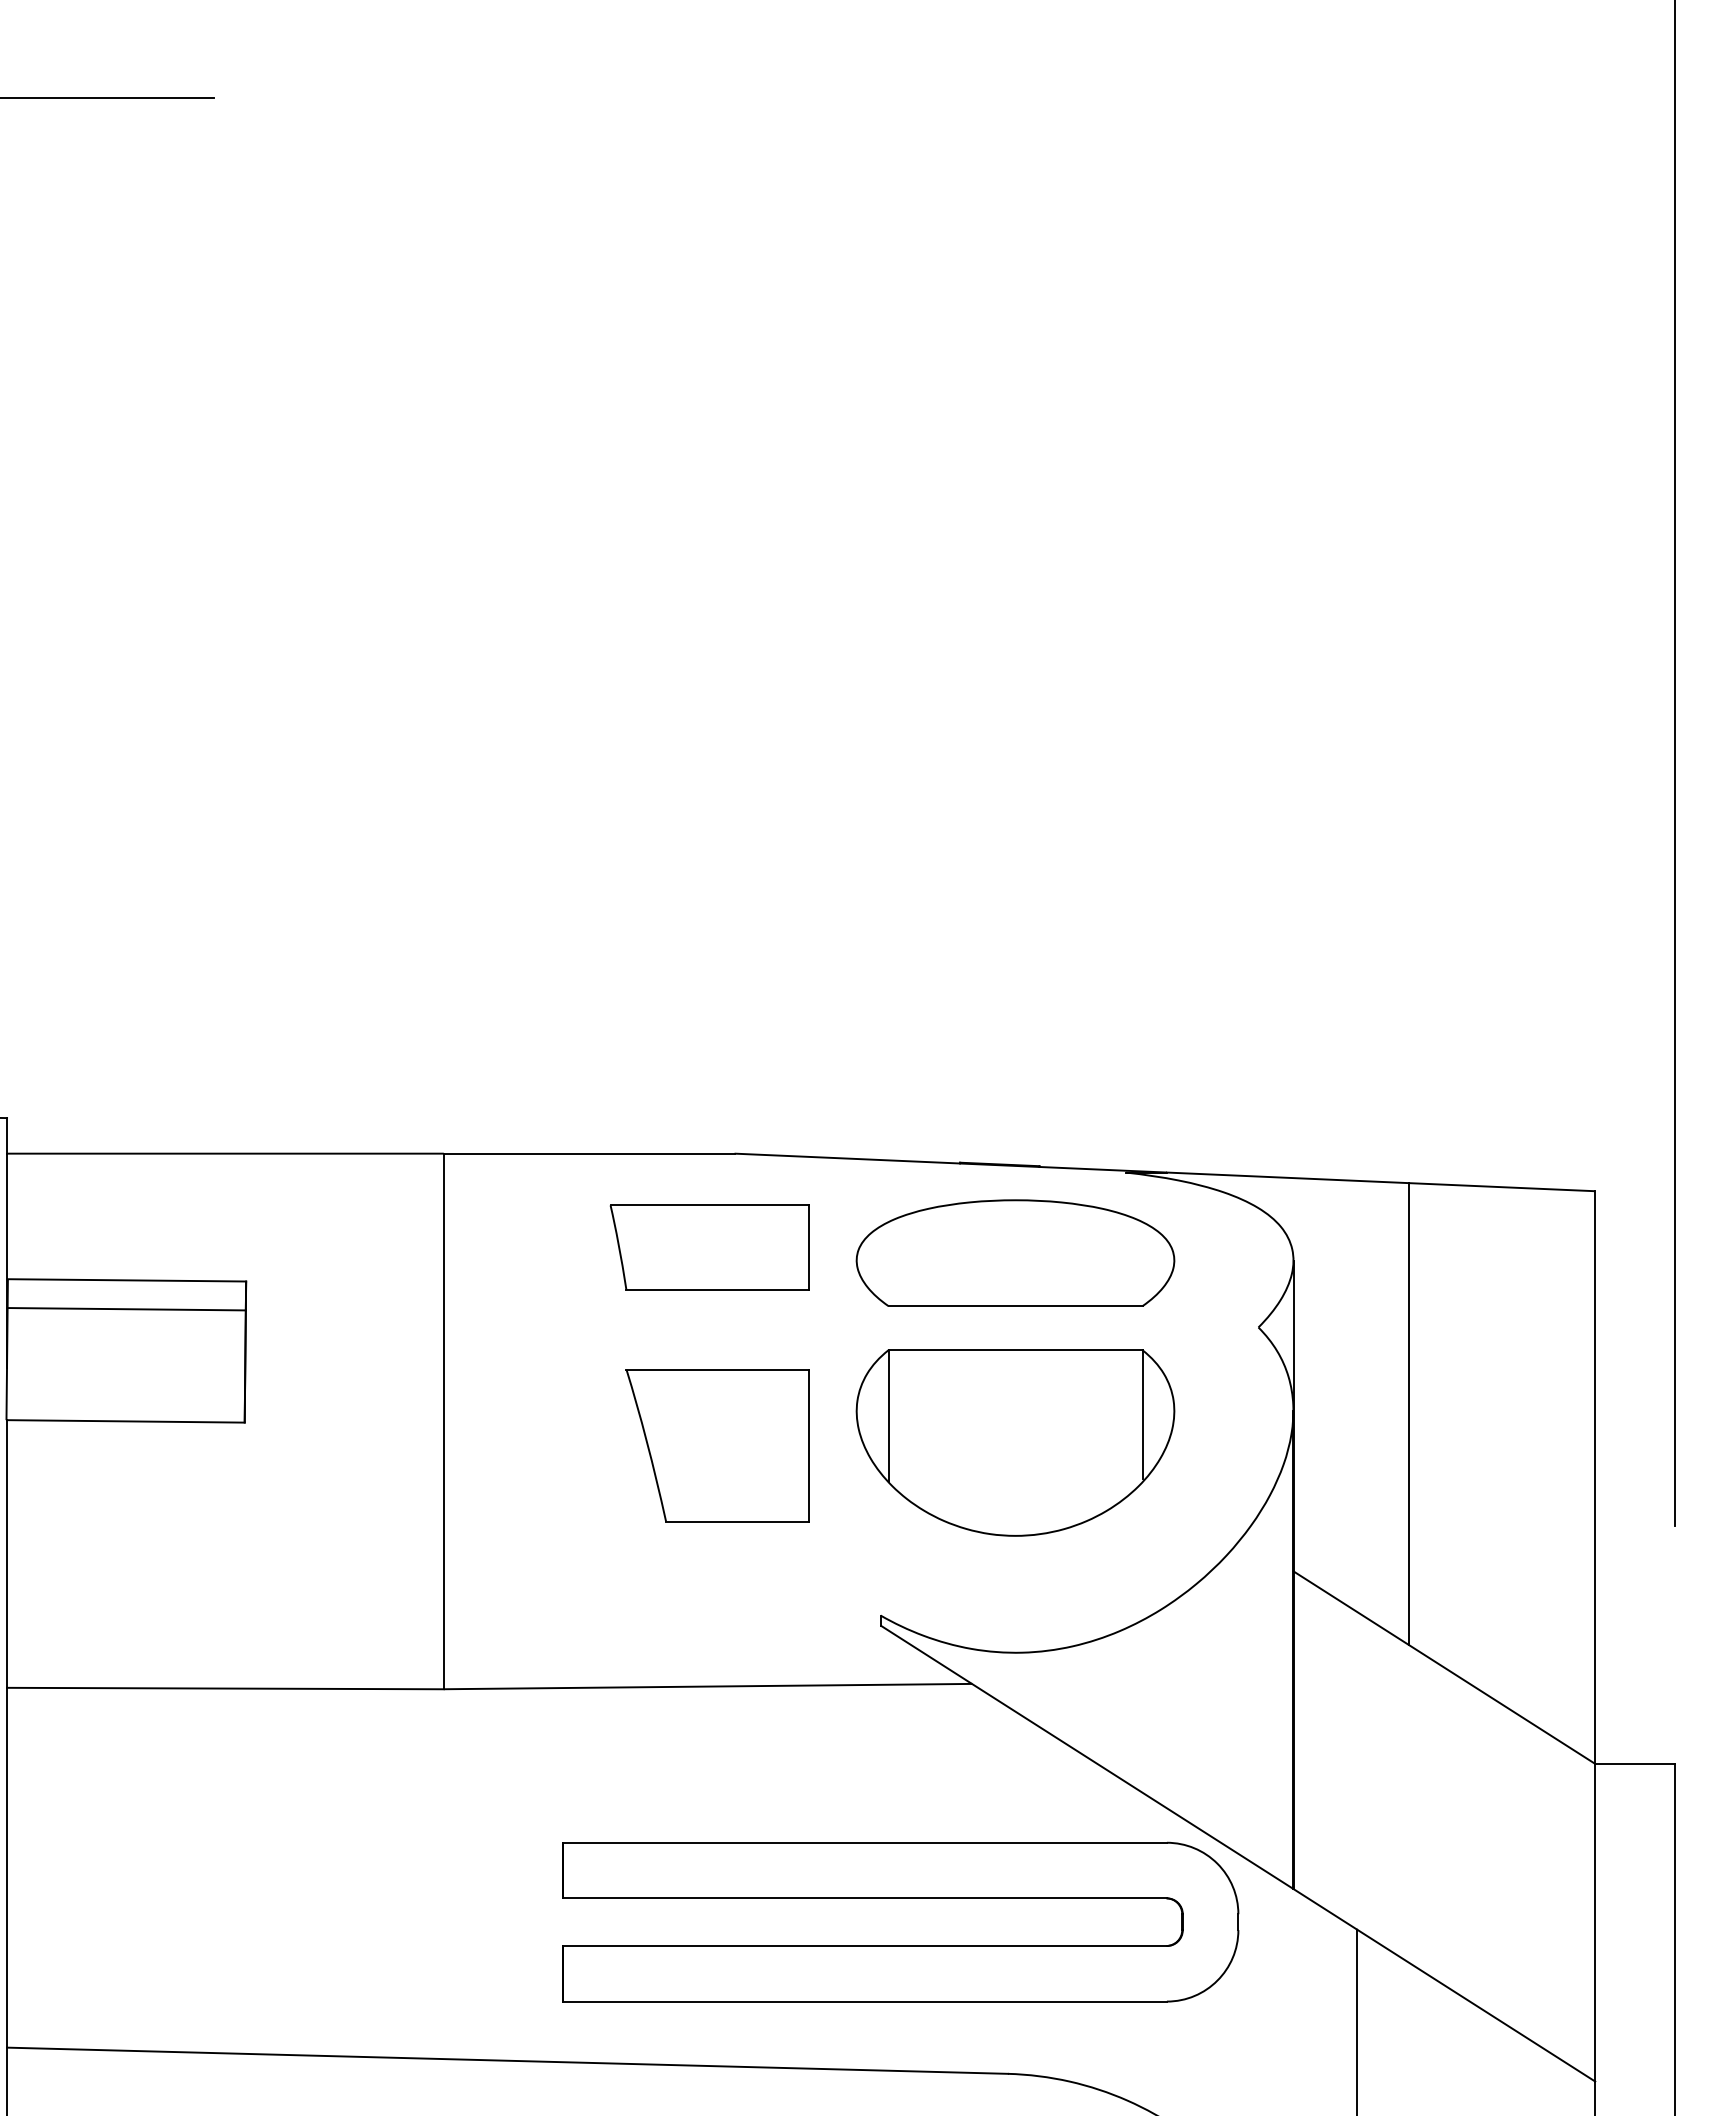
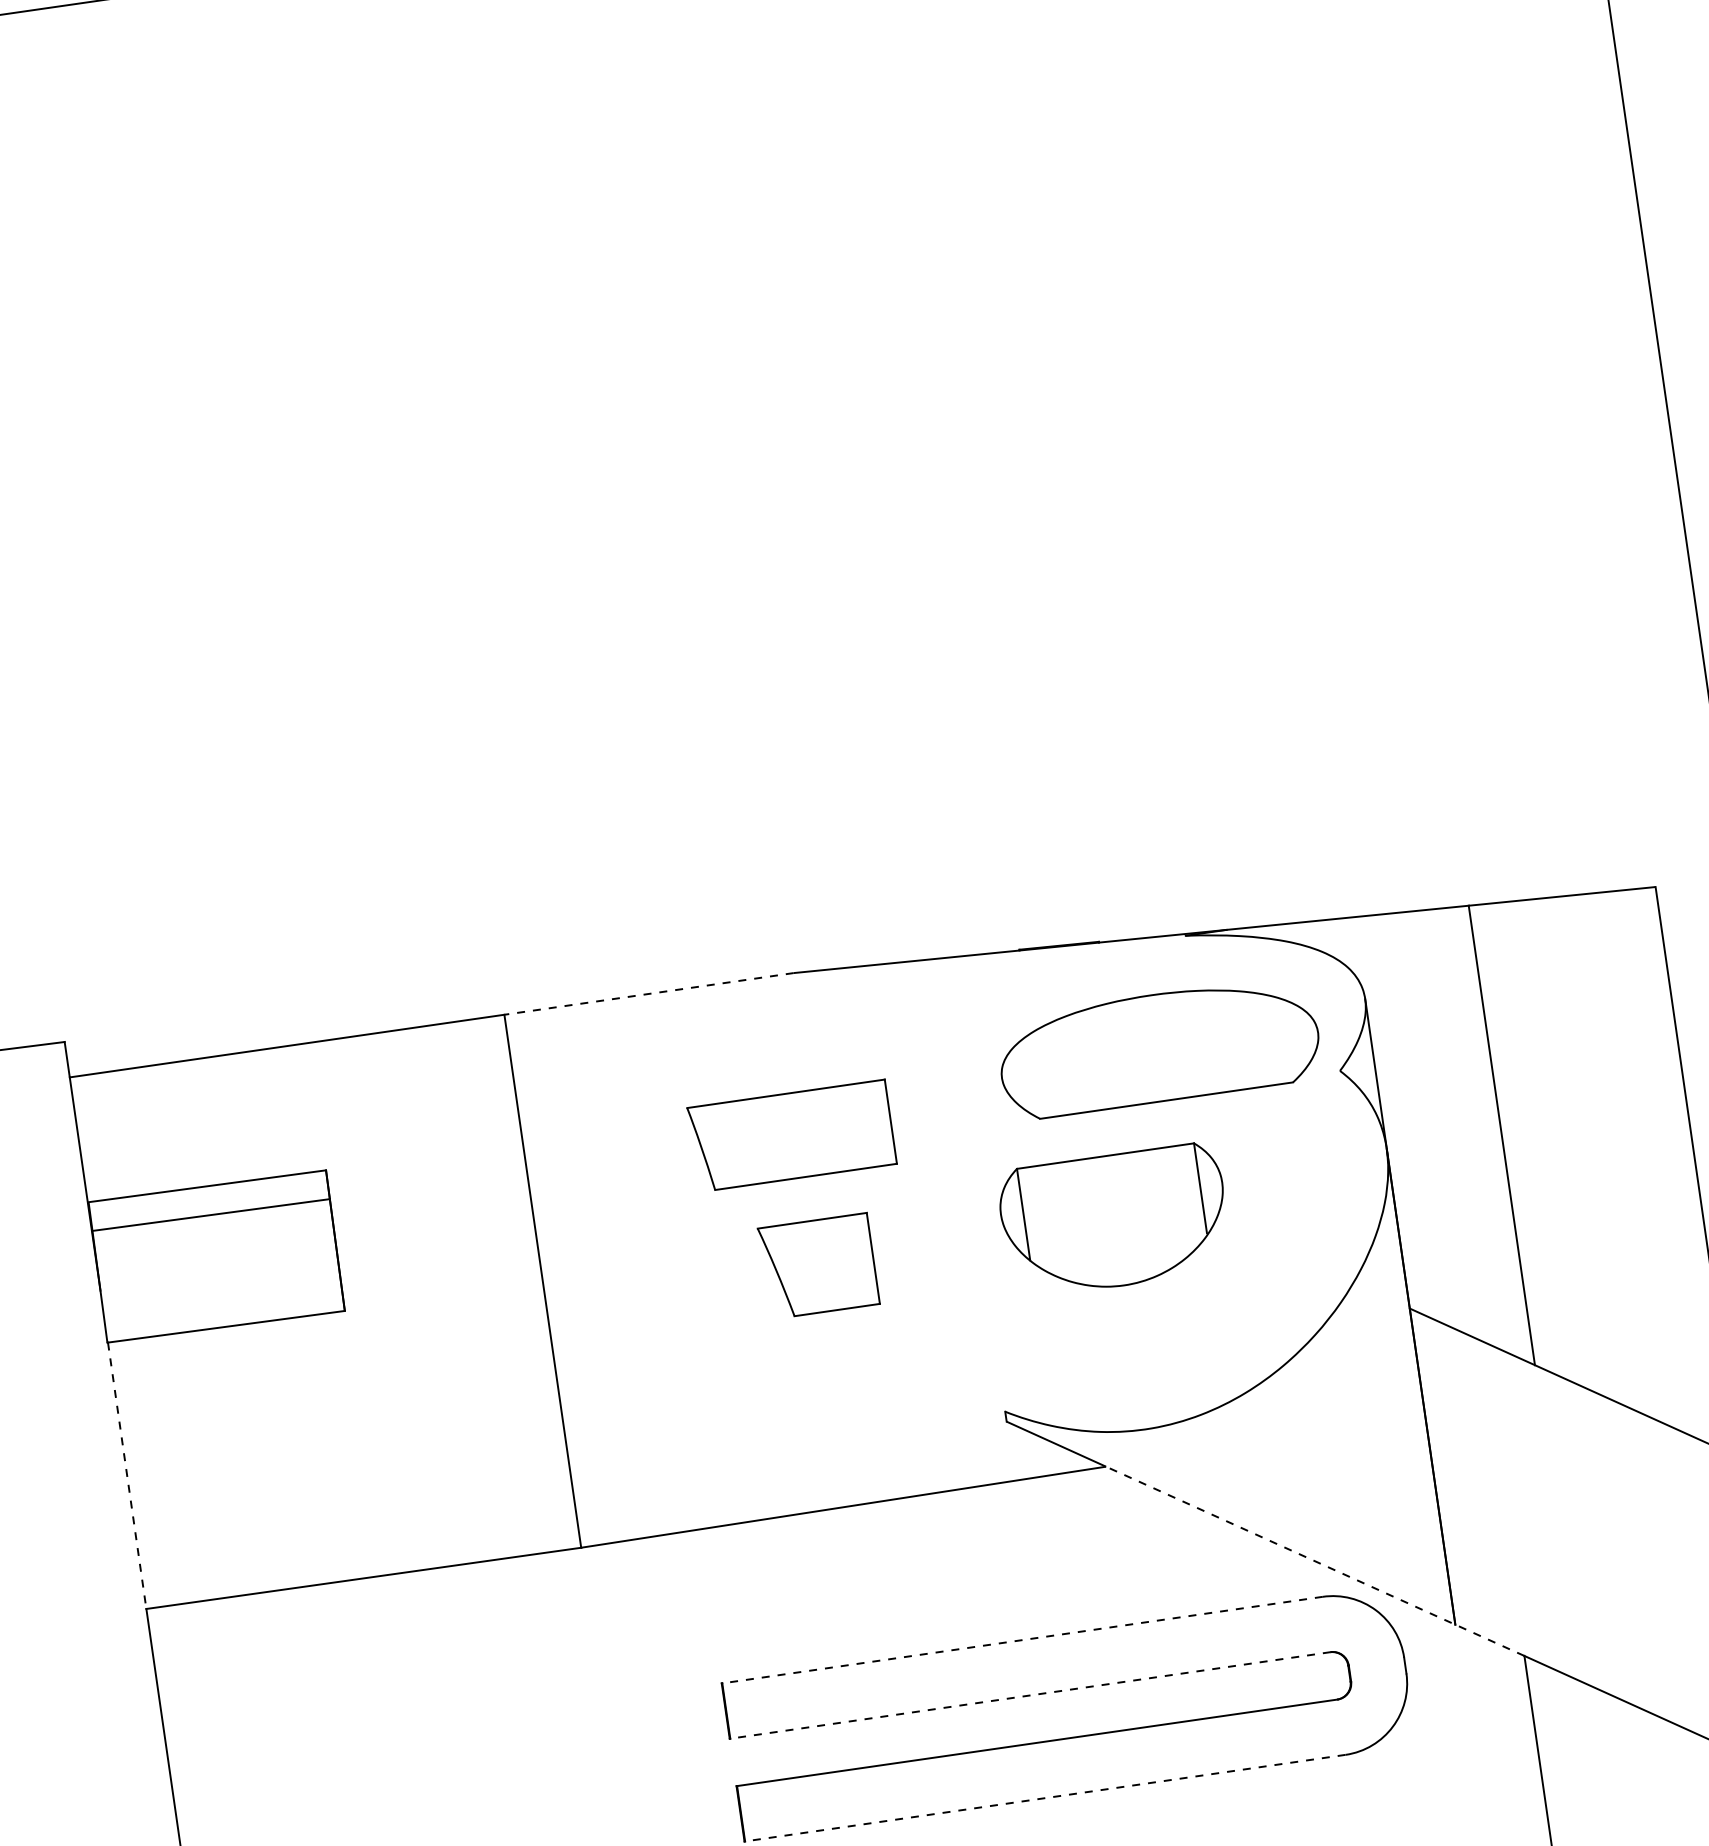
line: (588, 1153) -> (648, 993), solid -> dashed
part: (709, 1247) -> (791, 1135), moved
part: (1015, 1252) -> (1158, 1047), moved
part: (1015, 1442) -> (1114, 1220), size x0.7
part: (717, 1445) -> (818, 1265), size x0.6
line: (7, 1554) -> (127, 1476), solid -> dashed
line: (1164, 1806) -> (1315, 1561), solid -> dashed
line: (865, 1842) -> (1022, 1639), solid -> dashed
line: (865, 1898) -> (1030, 1695), solid -> dashed
line: (865, 2001) -> (1045, 1798), solid -> dashed

